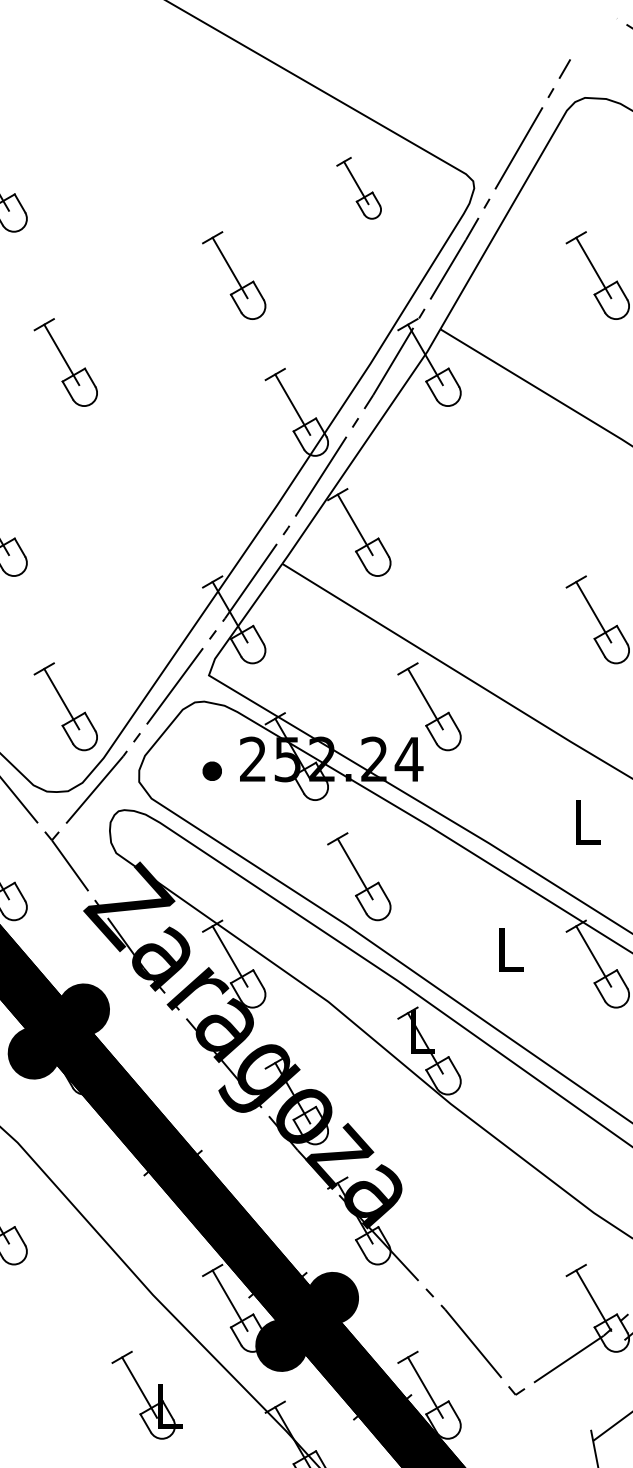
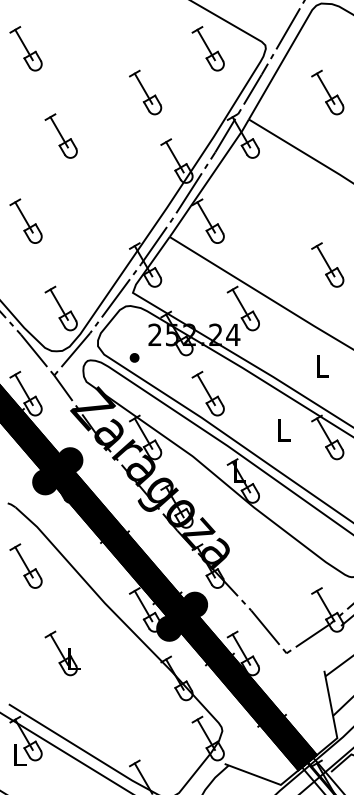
part: (357, 187) -> (207, 48), size x1.43
part: (212, 770) -> (134, 357), moved
part: (146, 1395) -> (62, 653), moved

